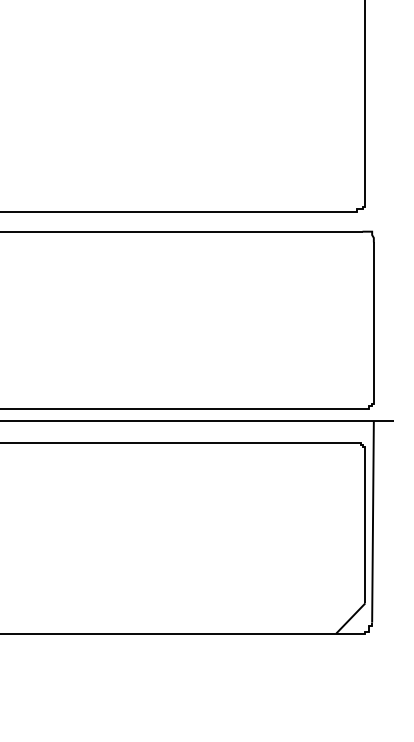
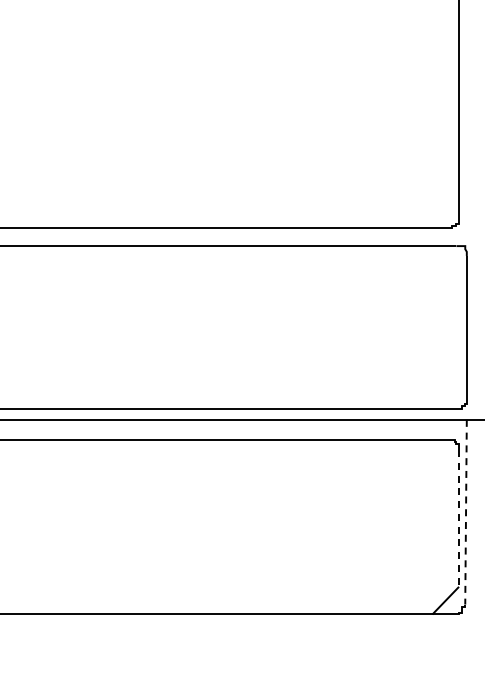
line: (373, 522) -> (466, 512), solid -> dashed
line: (365, 528) -> (459, 518), solid -> dashed

